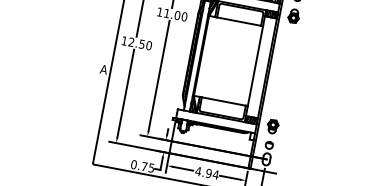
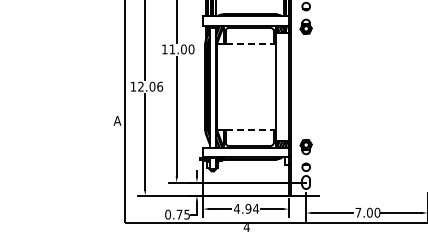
line: (238, 21) -> (249, 43), solid -> dashed
text: (145, 44) -> (156, 86), 12.50 -> 12.06
line: (223, 101) -> (249, 130), solid -> dashed

